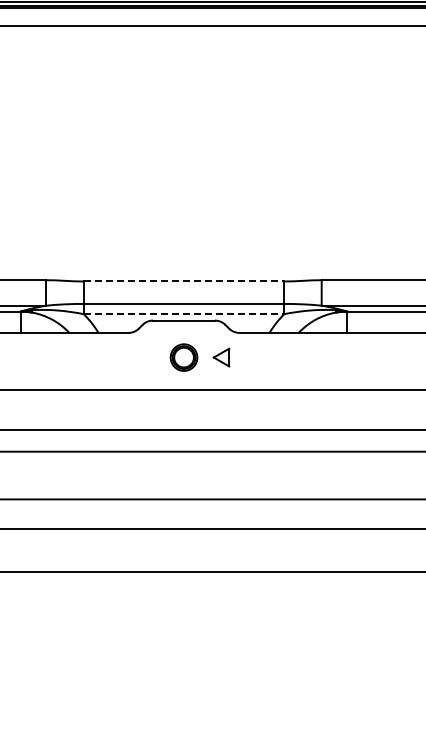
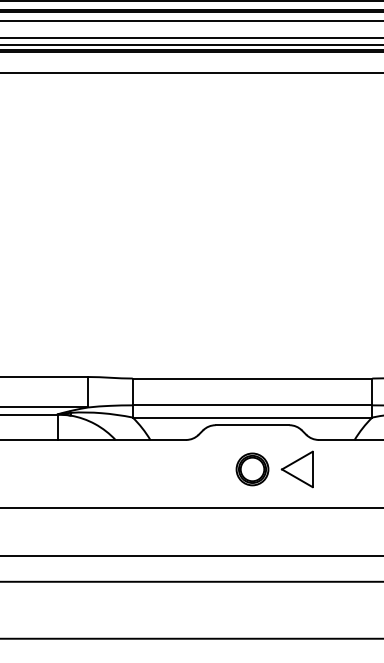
line: (184, 281) -> (253, 378), dashed -> solid
line: (184, 314) -> (253, 417), dashed -> solid
part: (221, 357) -> (297, 469), size x1.67

